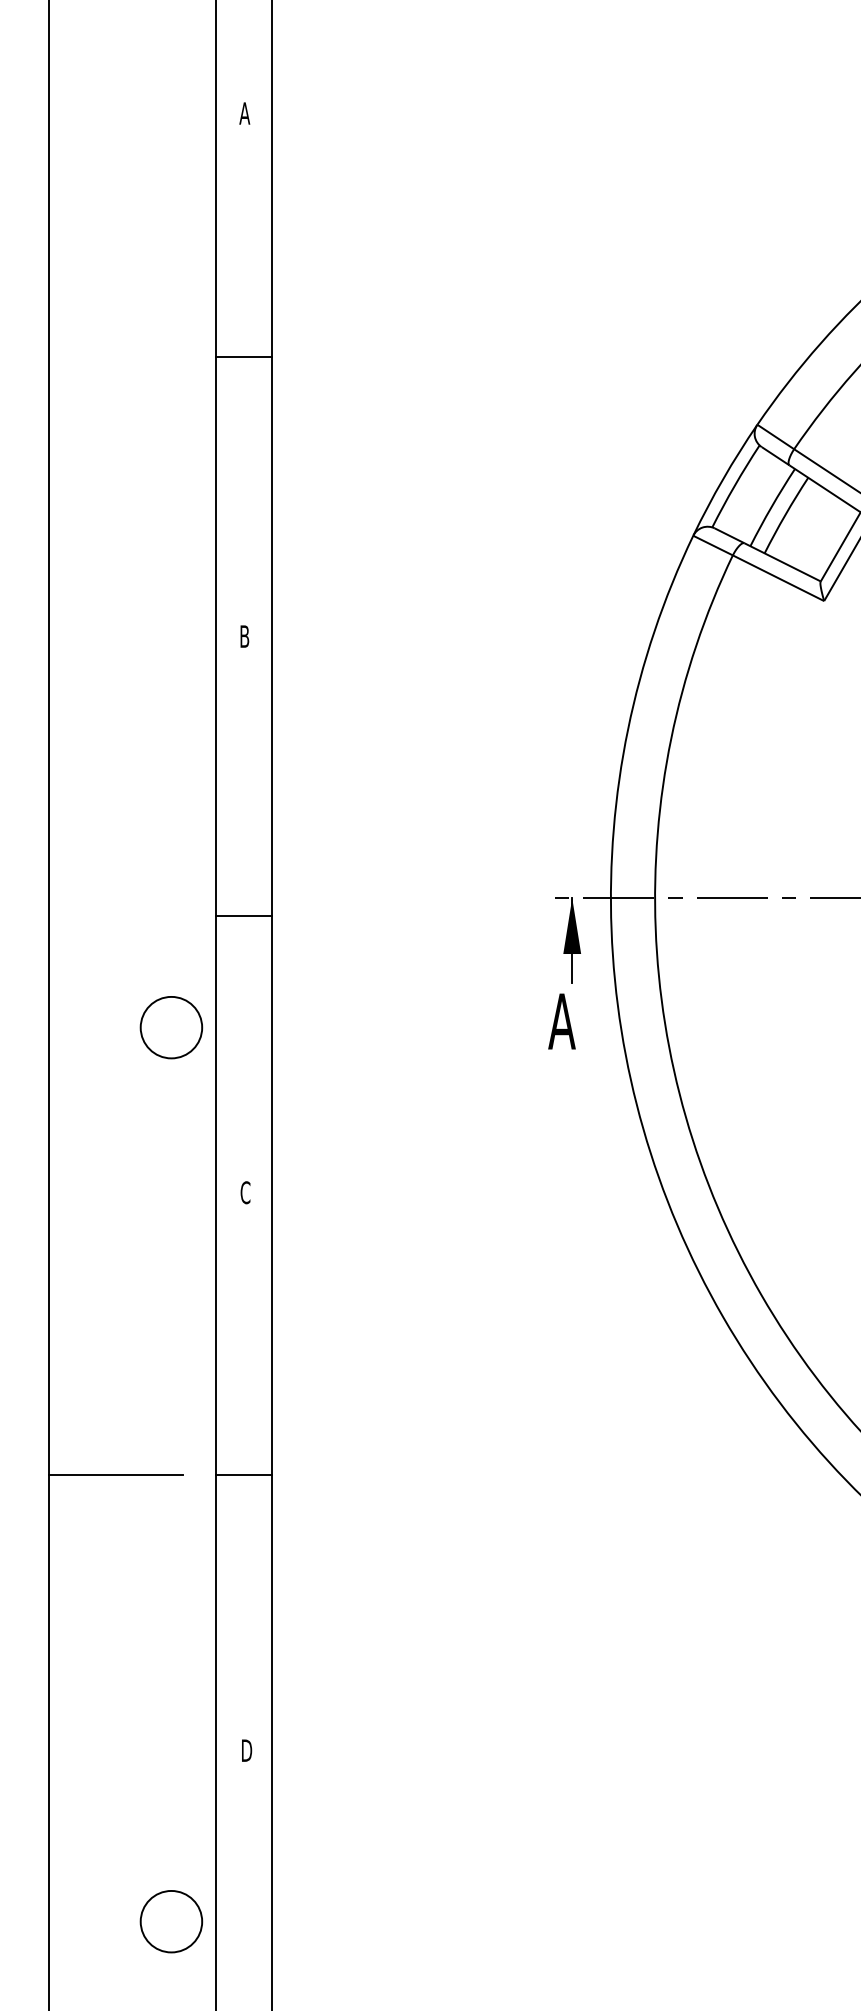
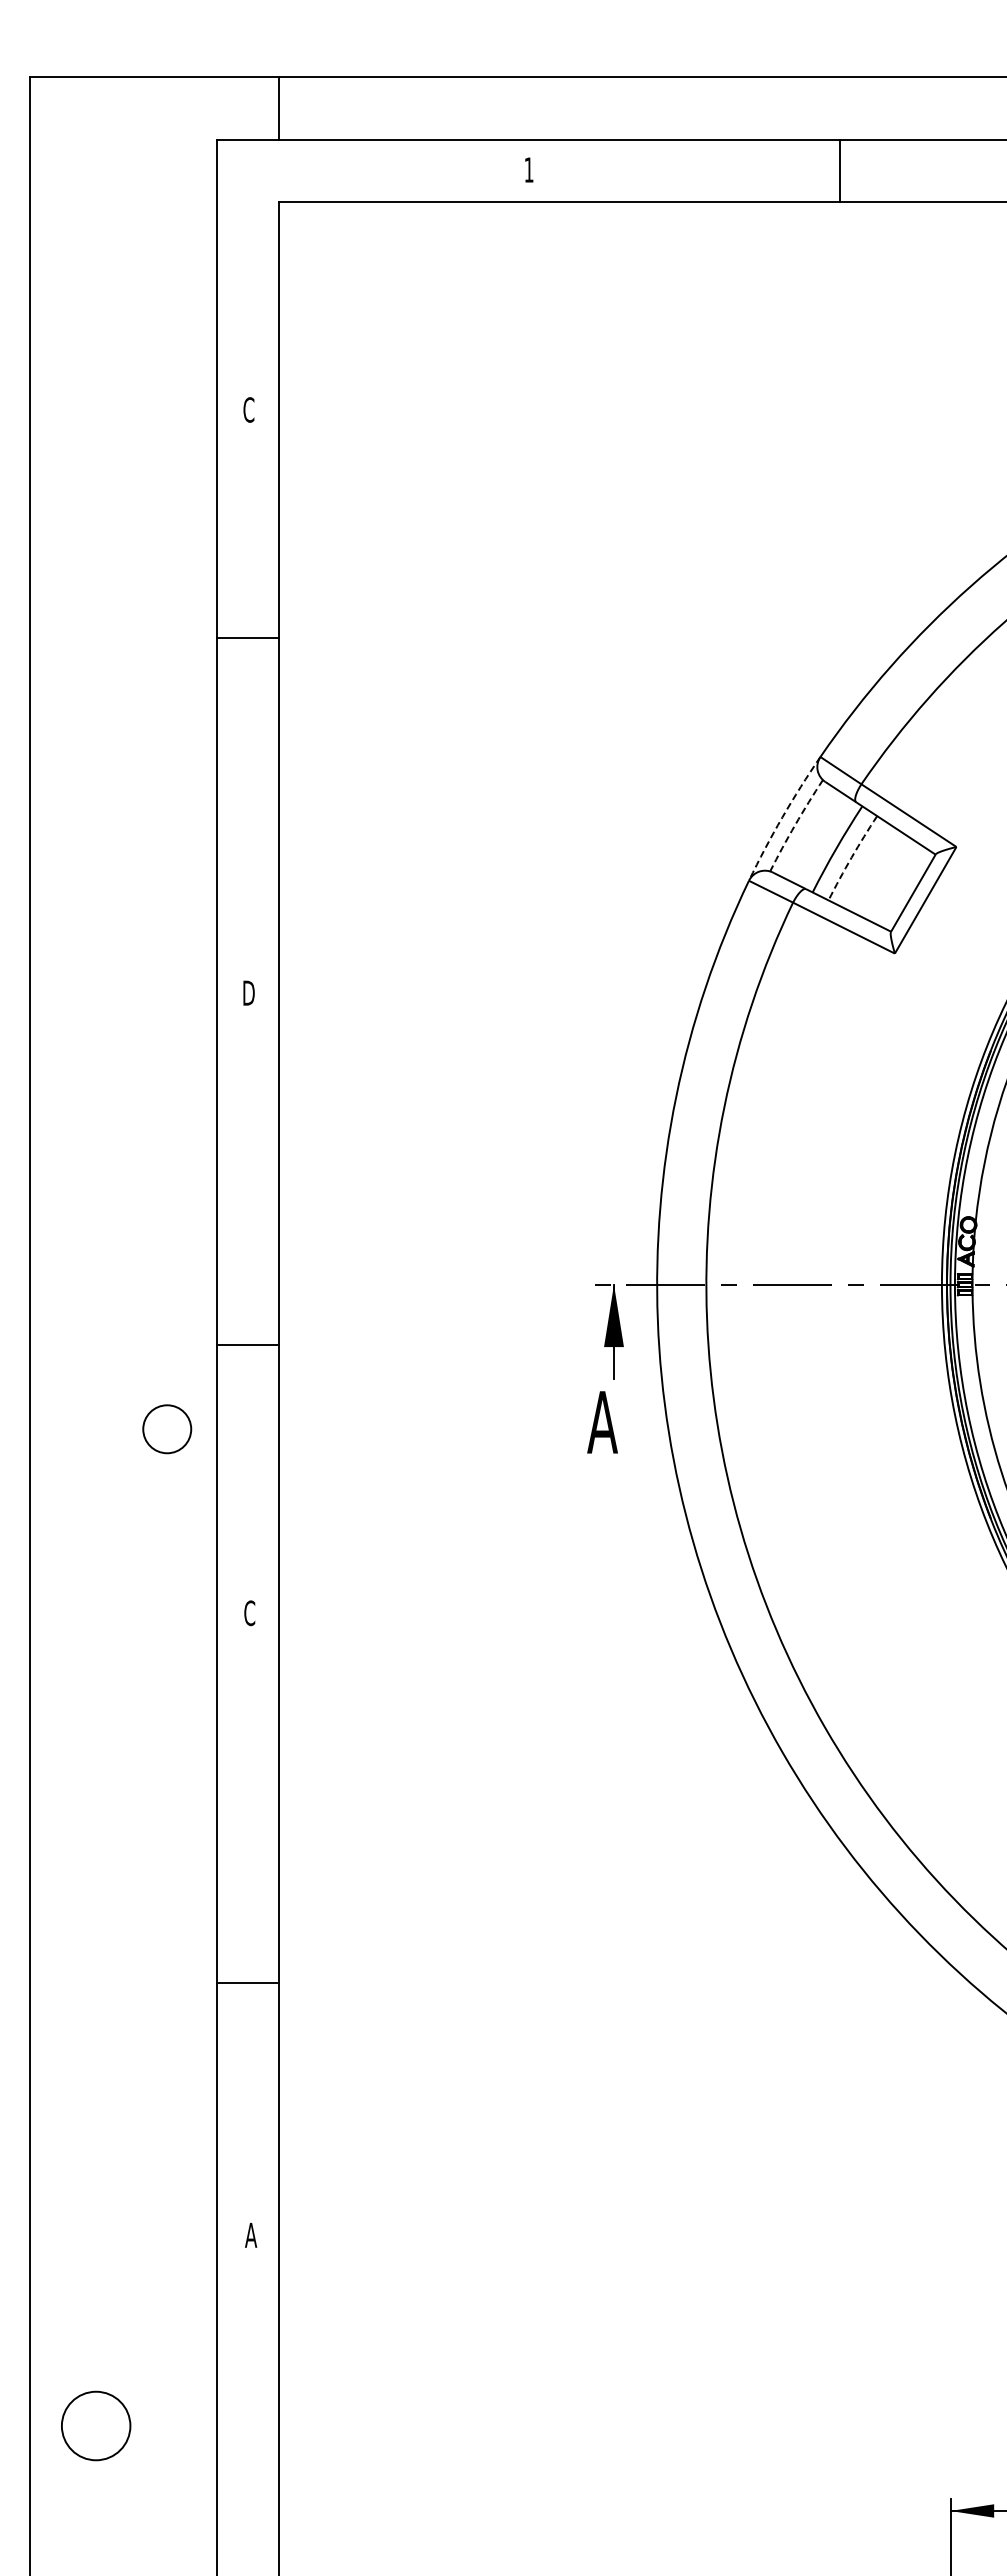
text: (244, 113) -> (248, 409), A -> C
line: (243, 357) -> (247, 637), moved
arc: (723, 479) -> (782, 817), solid -> dashed
arc: (735, 485) -> (795, 824), solid -> dashed
arc: (785, 514) -> (851, 857), solid -> dashed
text: (244, 635) -> (248, 992), B -> D
line: (243, 915) -> (247, 1344), moved
circle: (171, 1027) -> (167, 1429), size x0.7
line: (115, 1474) -> (104, 1927), removed
line: (243, 1474) -> (247, 1982), moved
text: (247, 1749) -> (251, 2234), D -> A
circle: (171, 1921) -> (96, 2425), moved

